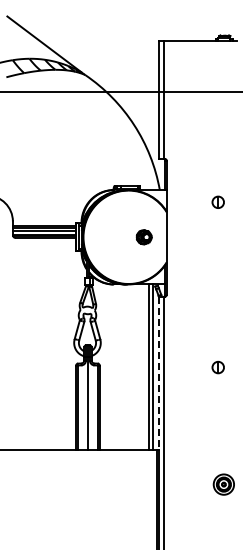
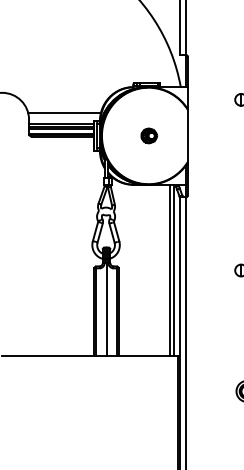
line: (47, 215) -> (64, 113), added
part: (143, 237) -> (148, 136), moved
line: (158, 373) -> (179, 276), dashed -> solid

